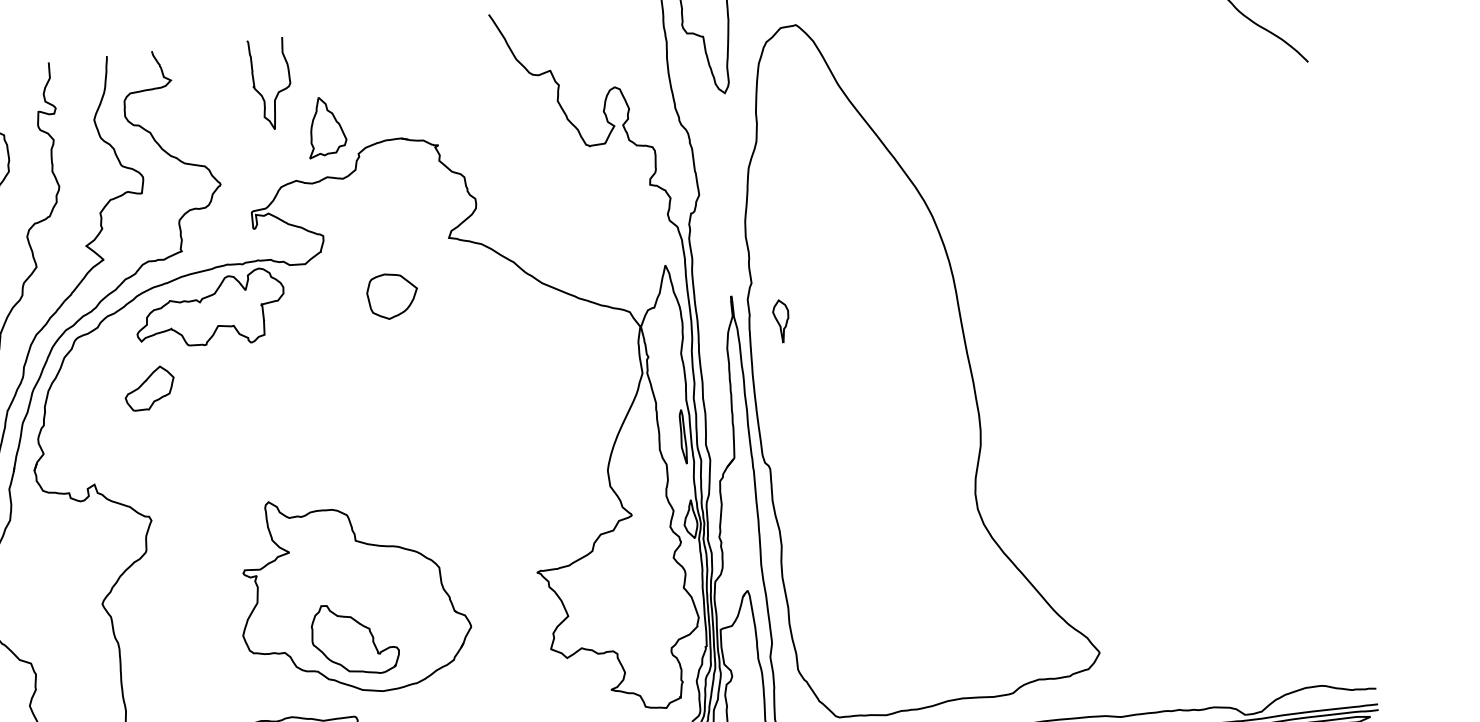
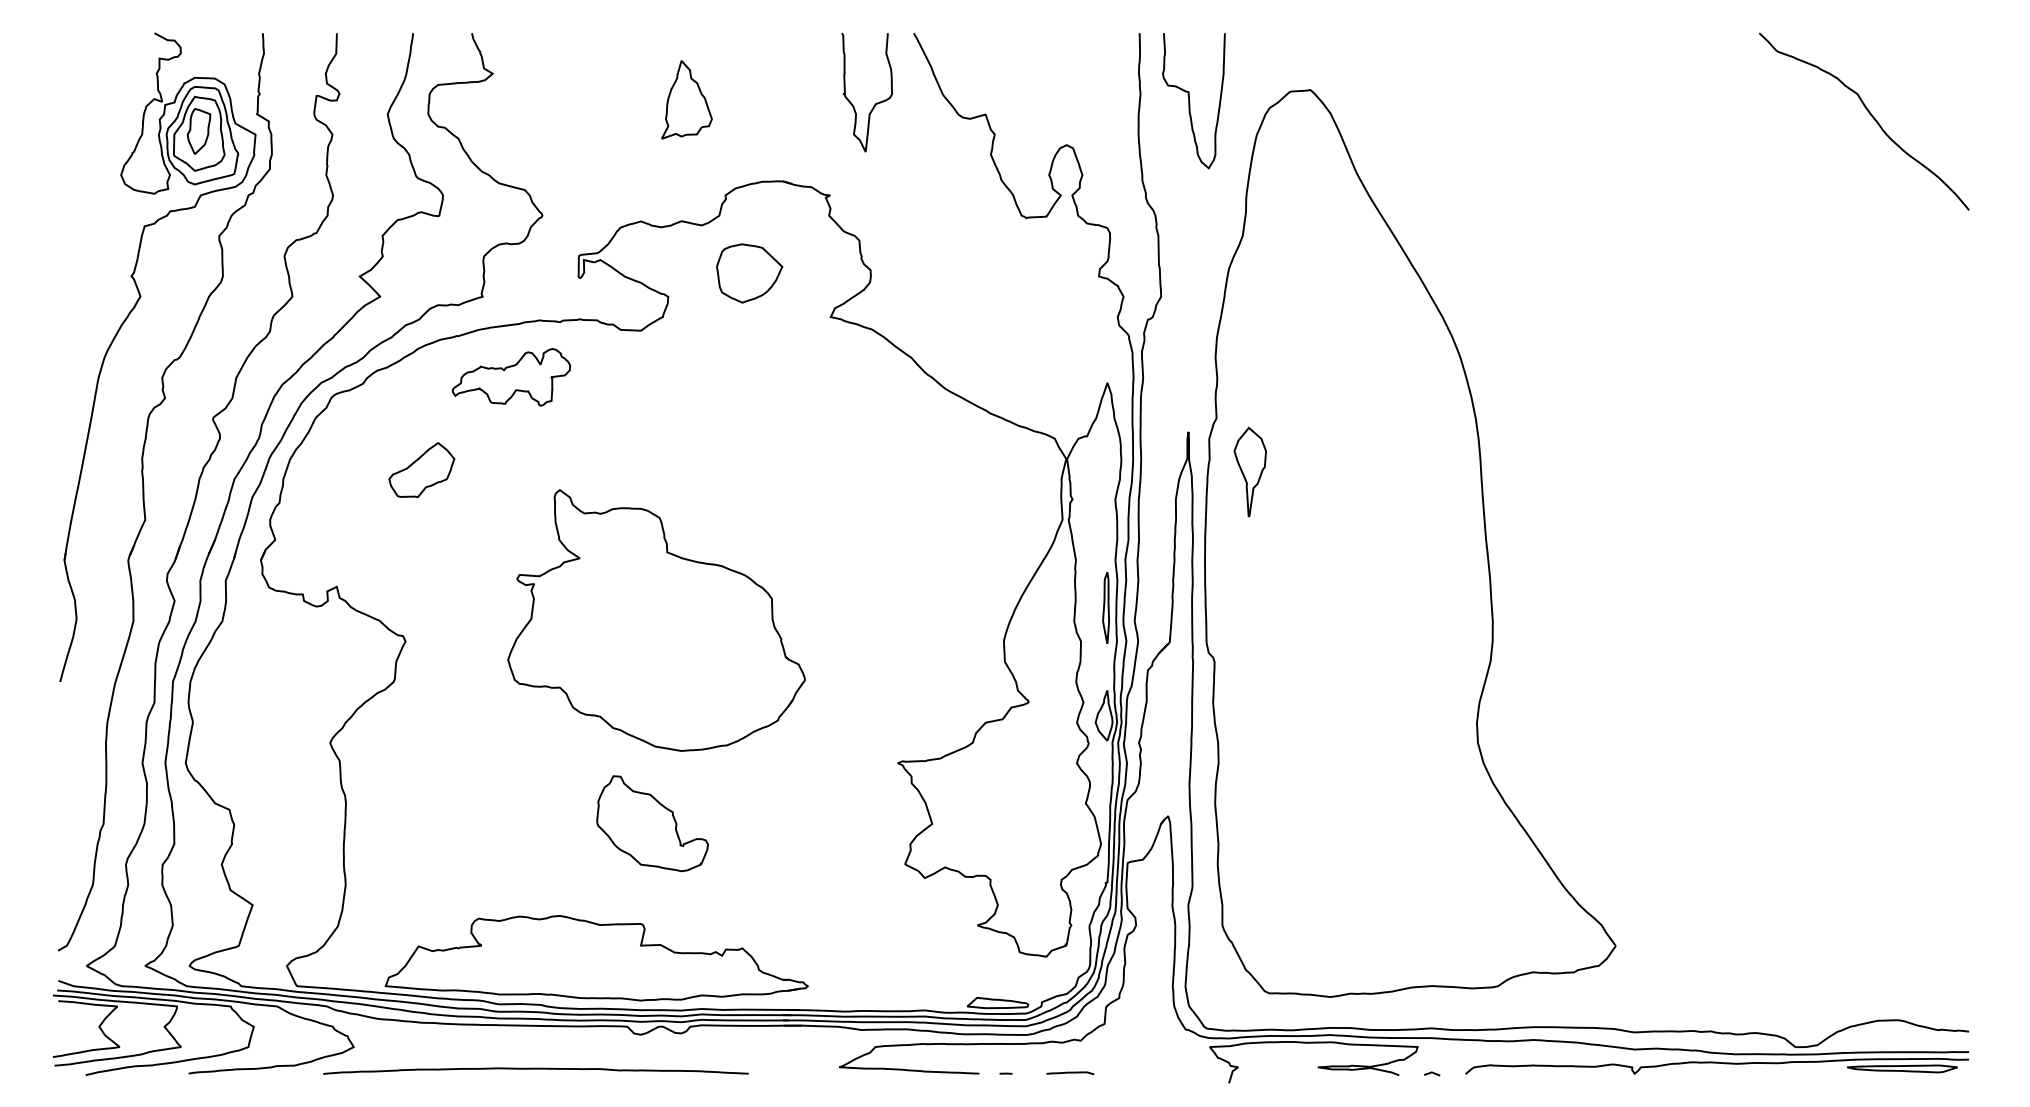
curve: (279, 90) -> (876, 102), moved
part: (325, 126) -> (686, 99), moved
part: (392, 296) -> (749, 273), moved
part: (210, 310) -> (511, 377), size x0.6
part: (781, 321) -> (1249, 471), size x1.6
part: (353, 593) -> (656, 620), moved

